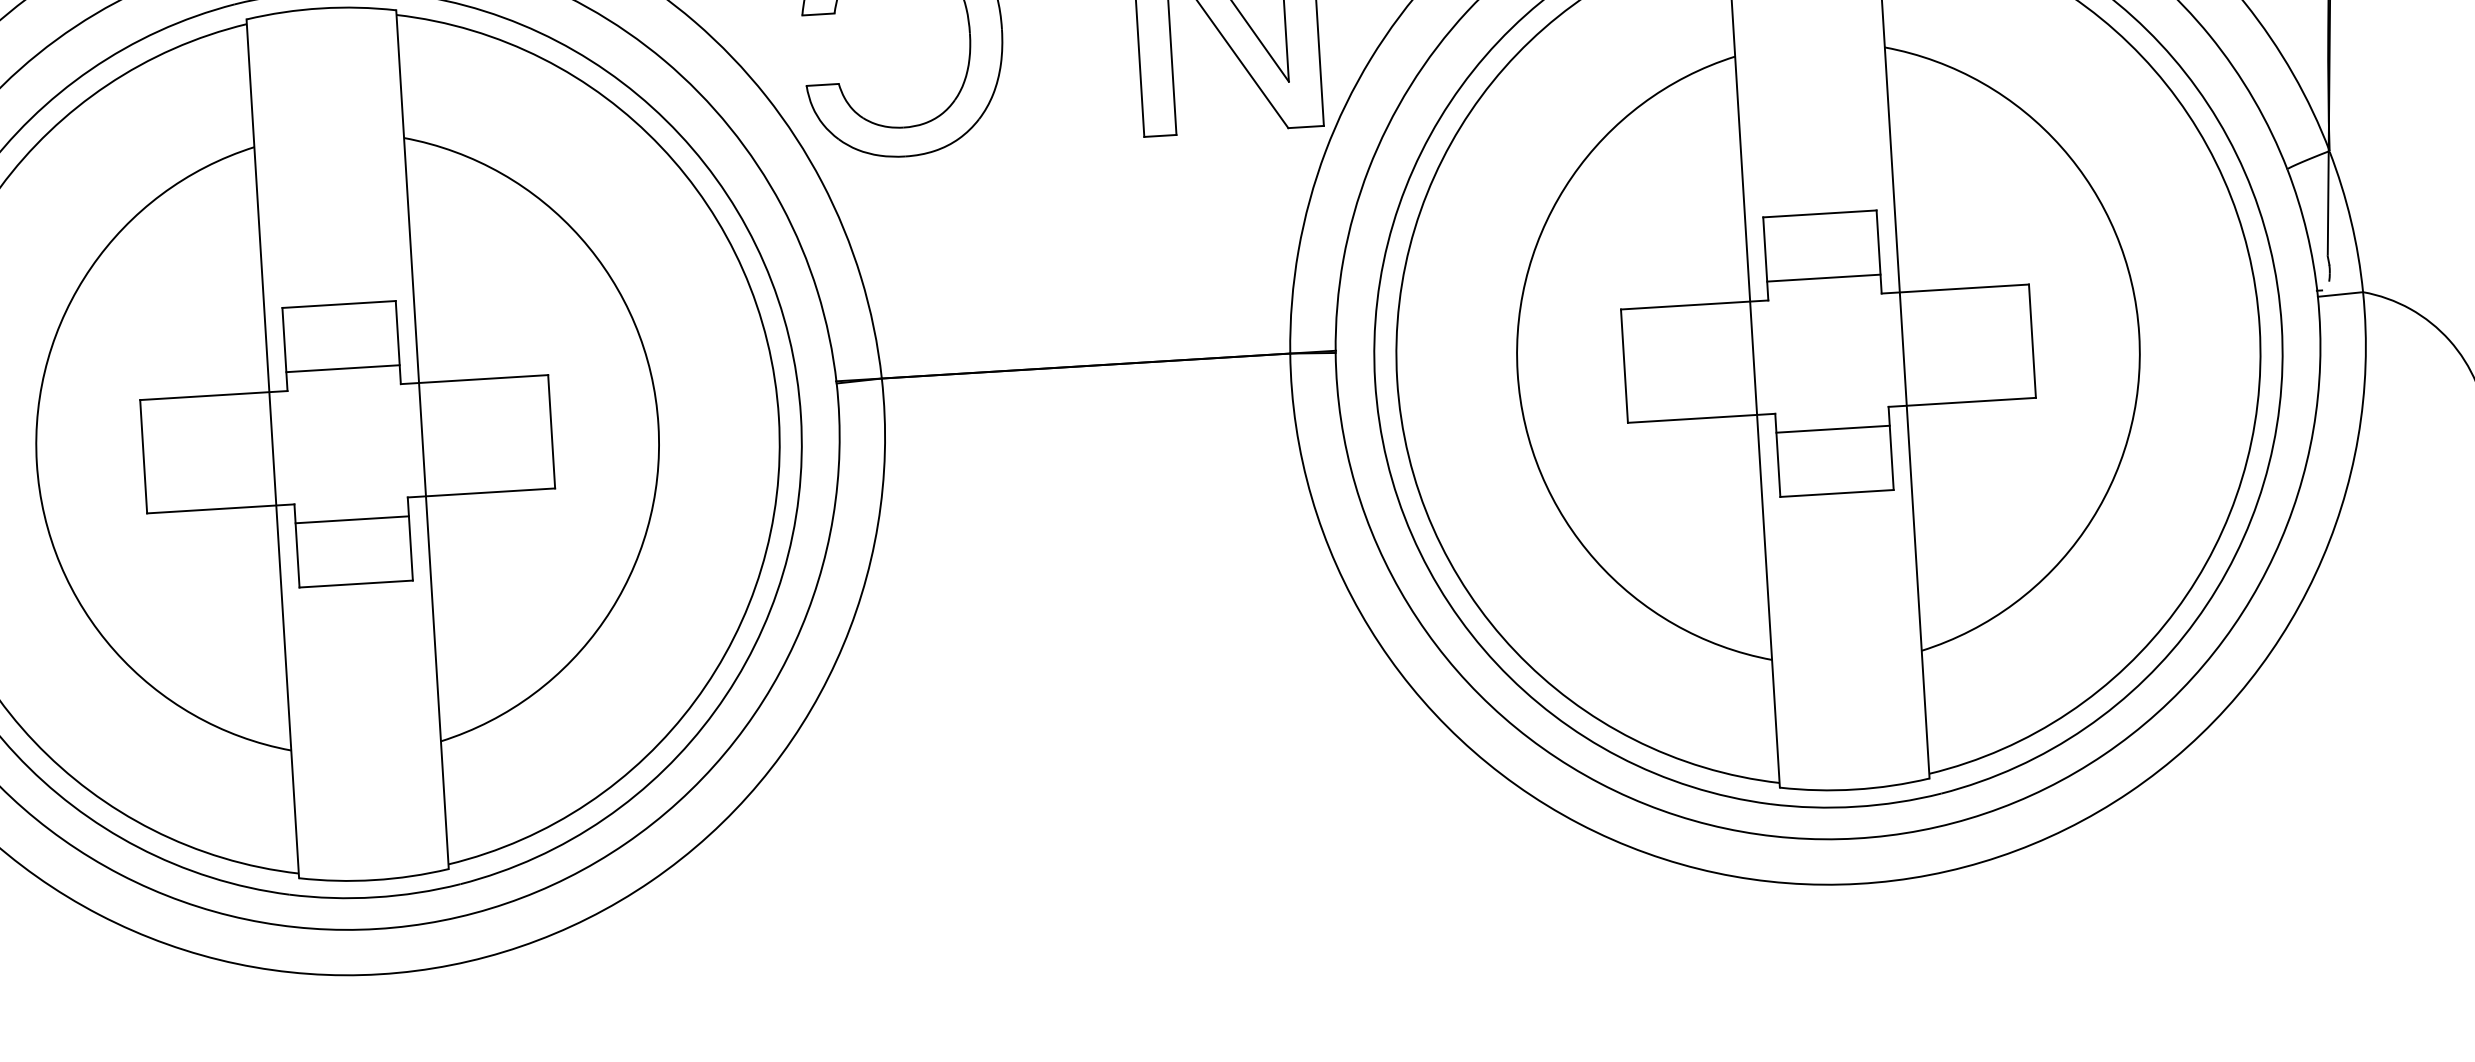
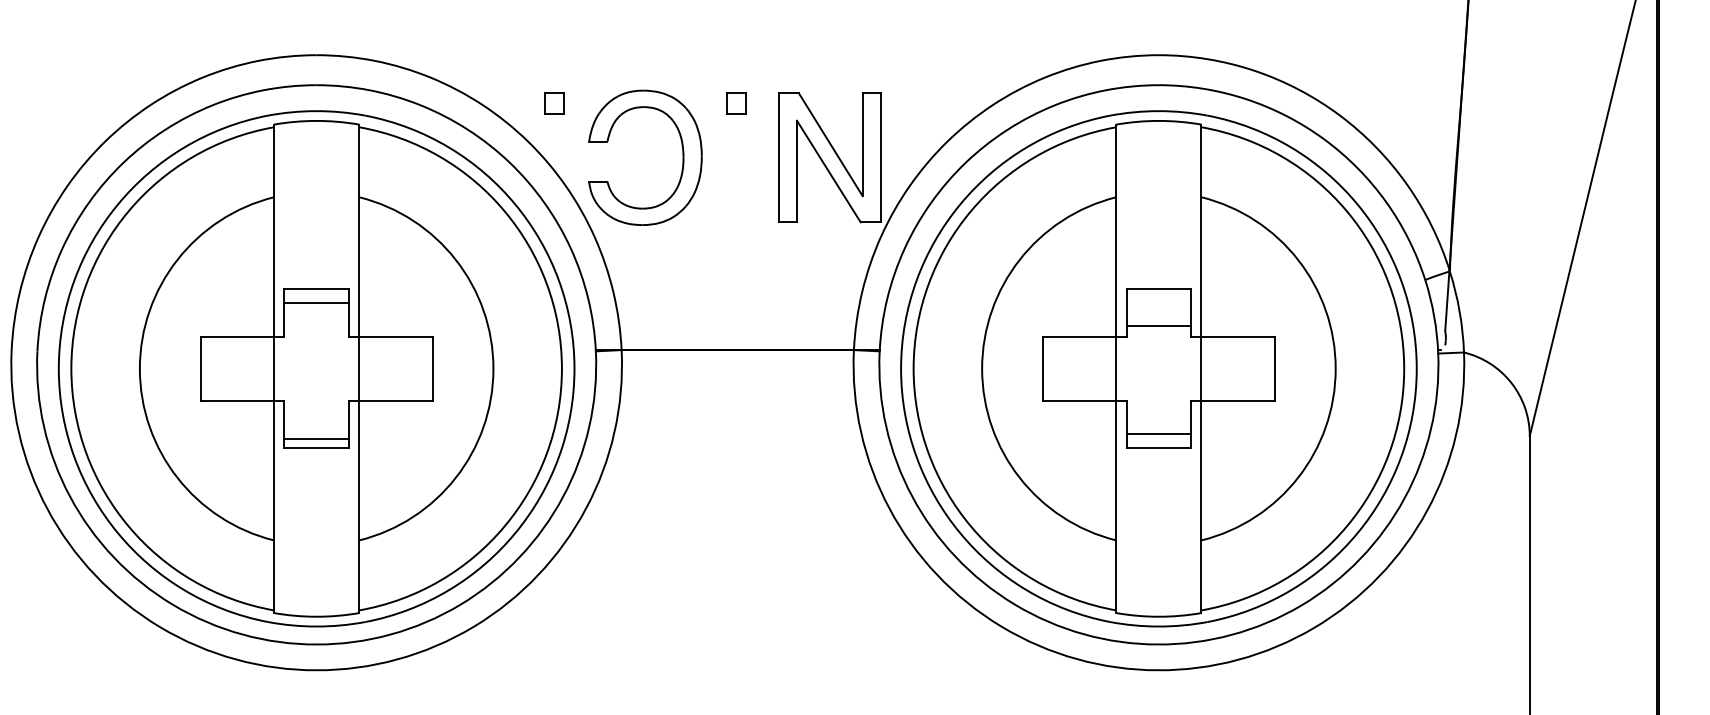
line: (342, 368) -> (316, 302), moved
line: (1832, 428) -> (1158, 433), moved
line: (351, 519) -> (316, 438), moved

